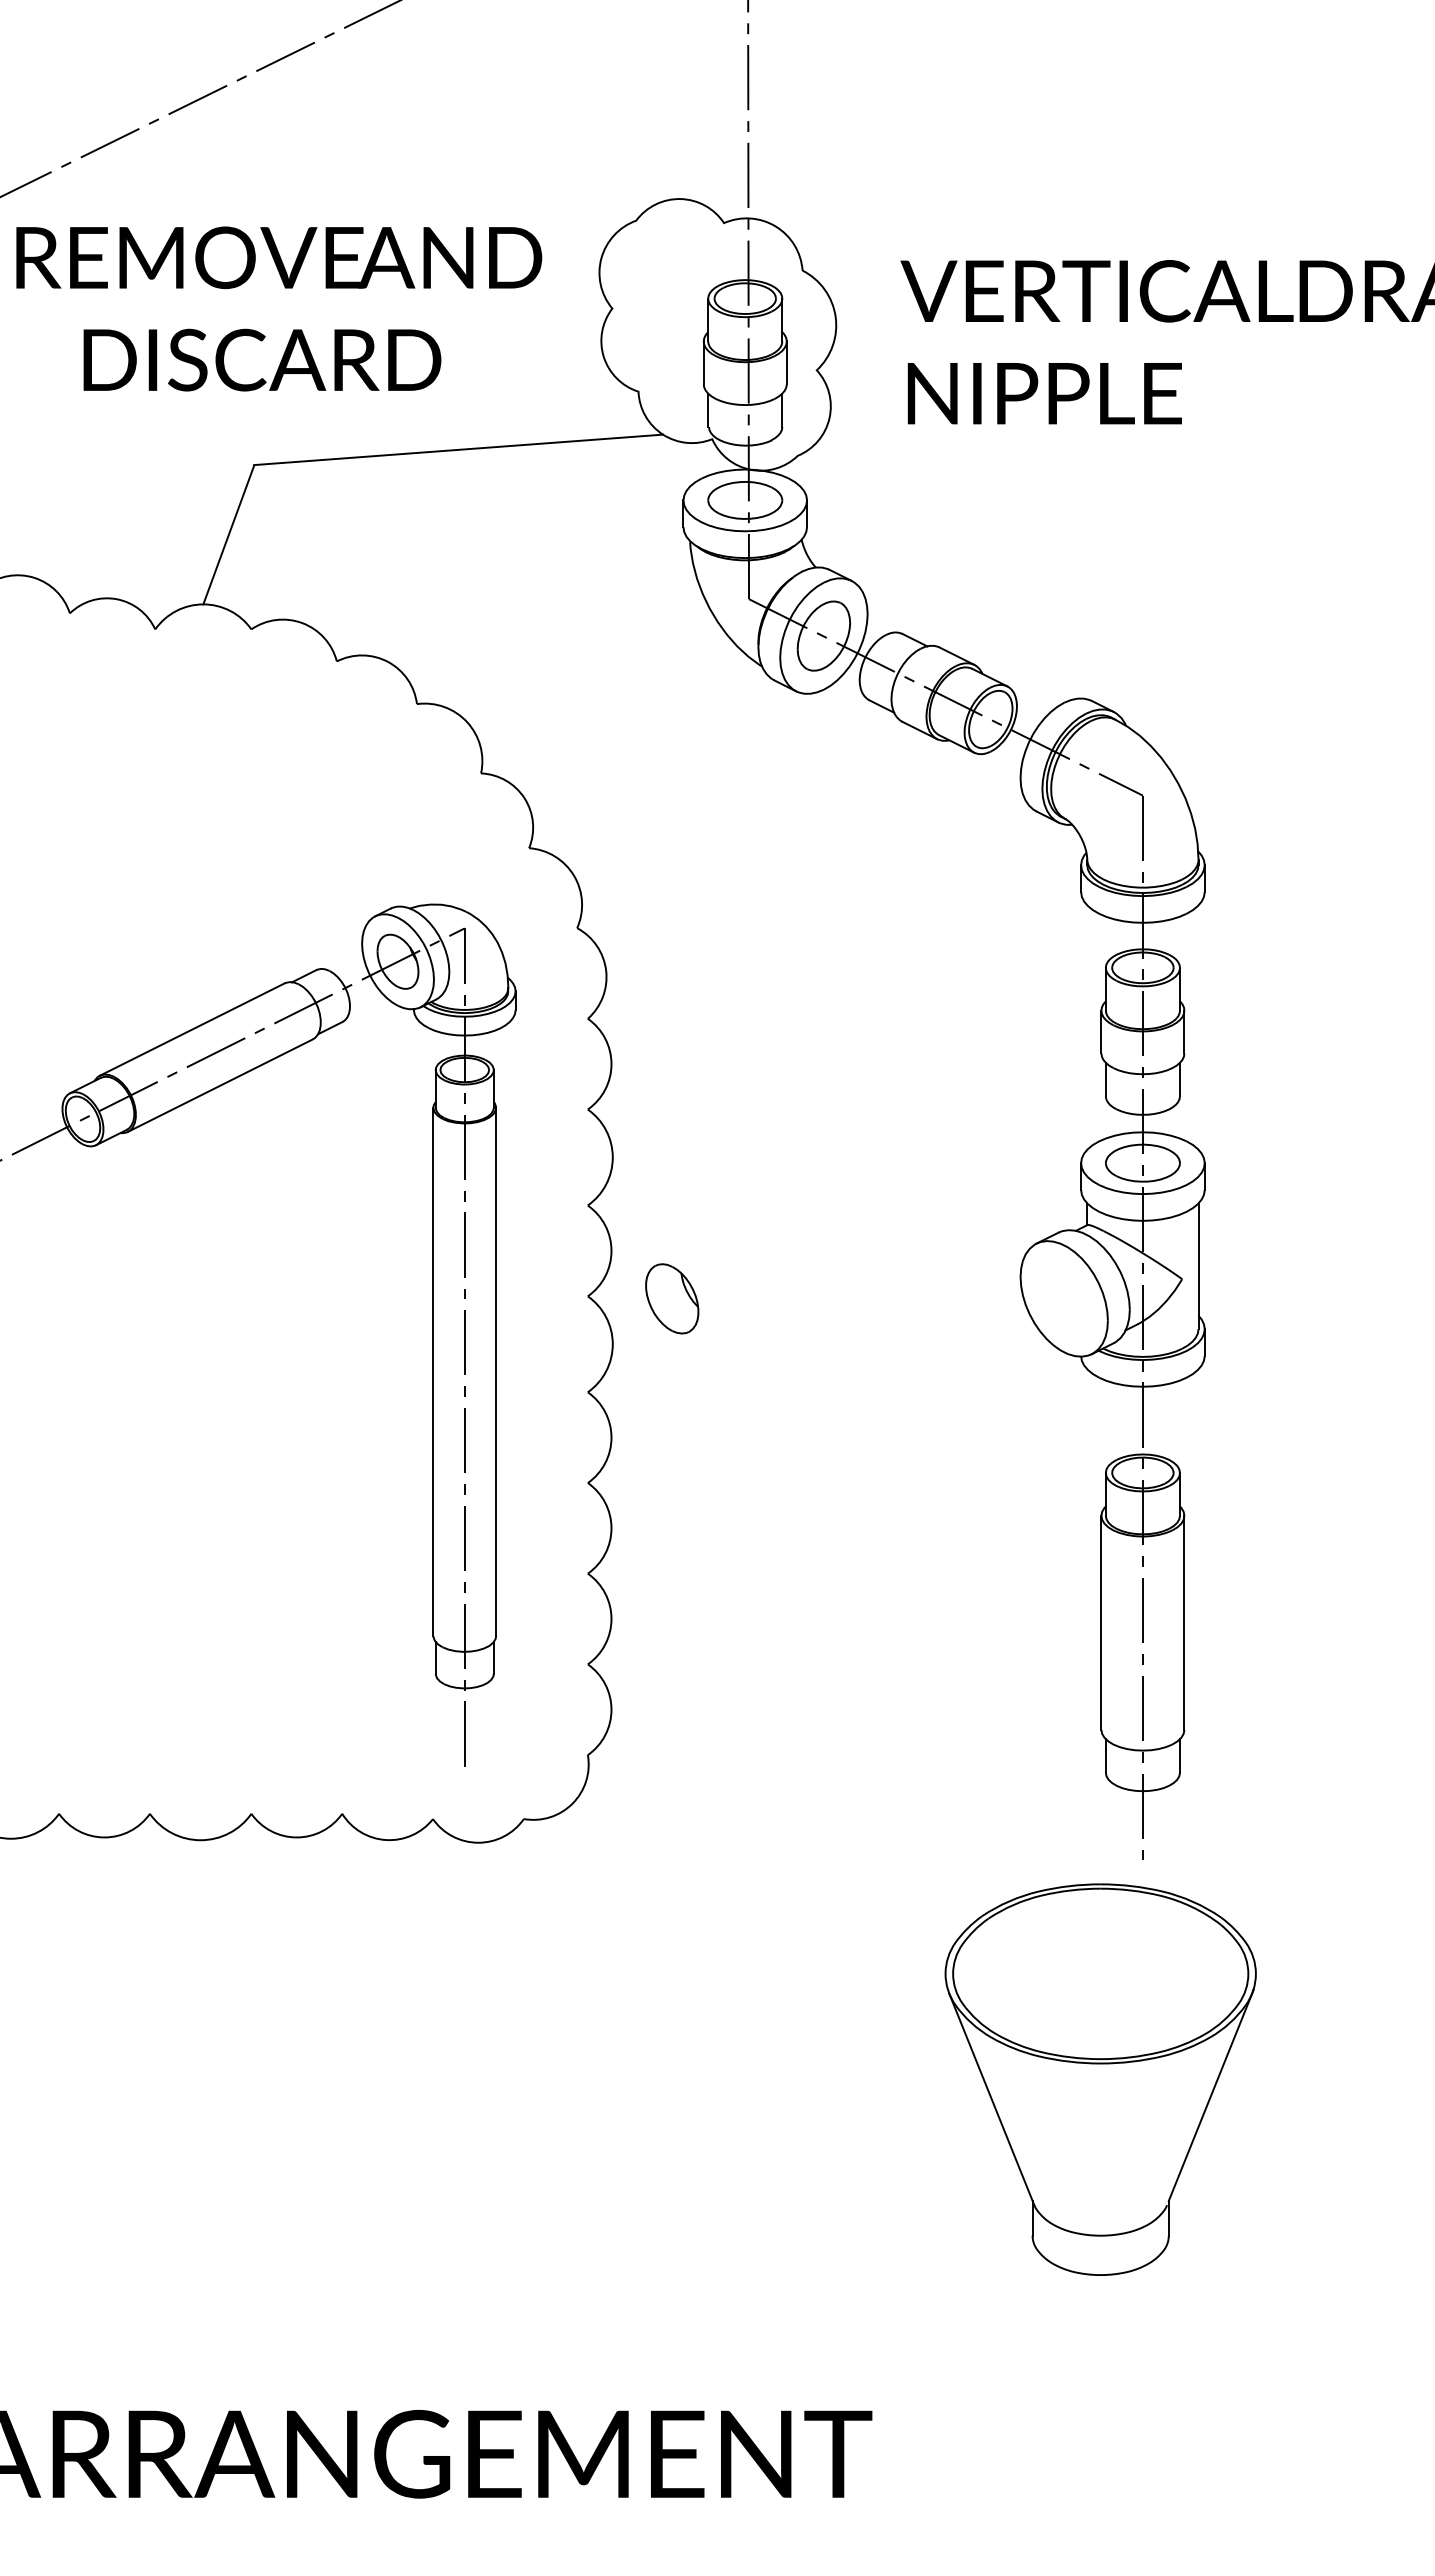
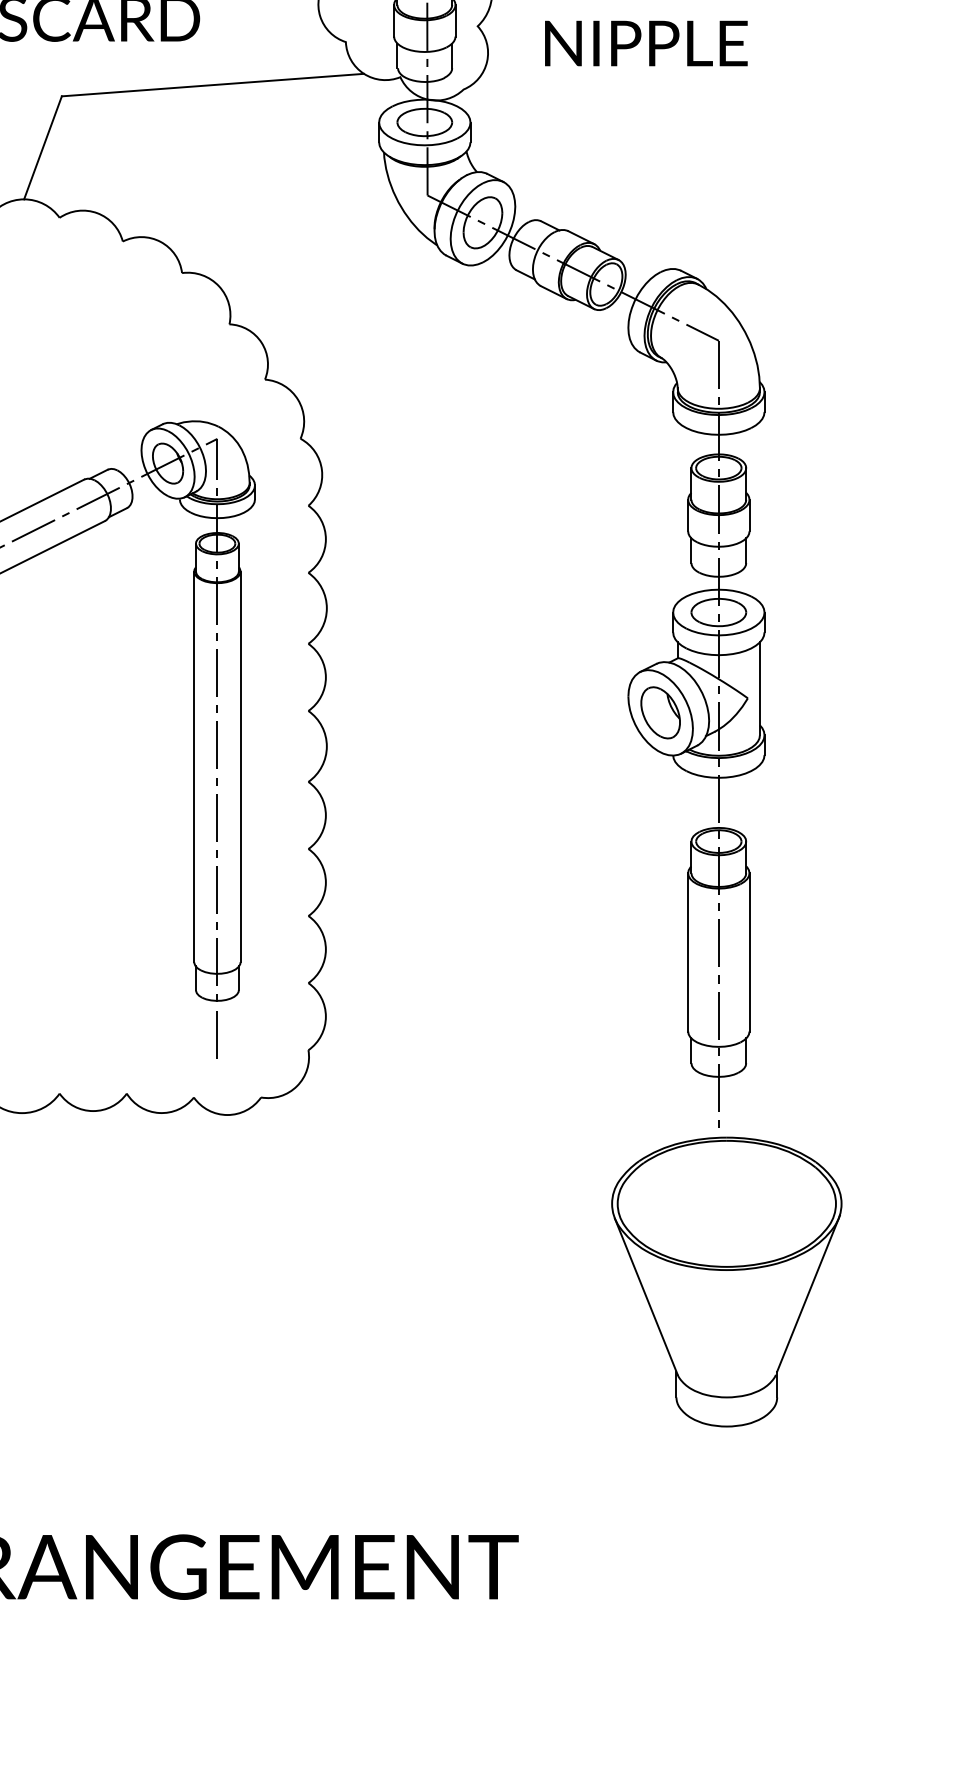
part: (672, 1298) -> (660, 712), moved
part: (1100, 2079) -> (726, 1281), moved

